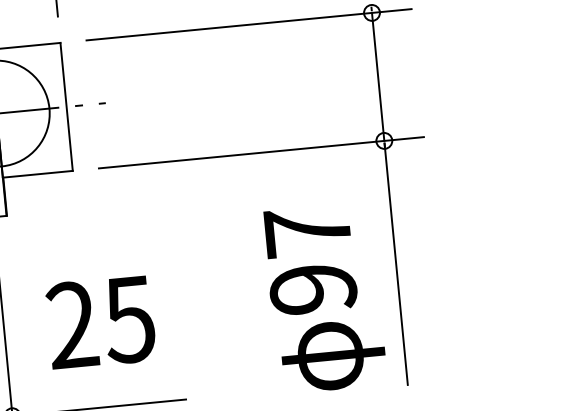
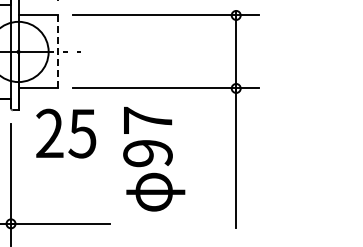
line: (66, 106) -> (58, 51), solid -> dashed
text: (325, 298) -> (154, 159), moved
text: (101, 322) -> (66, 133), moved

